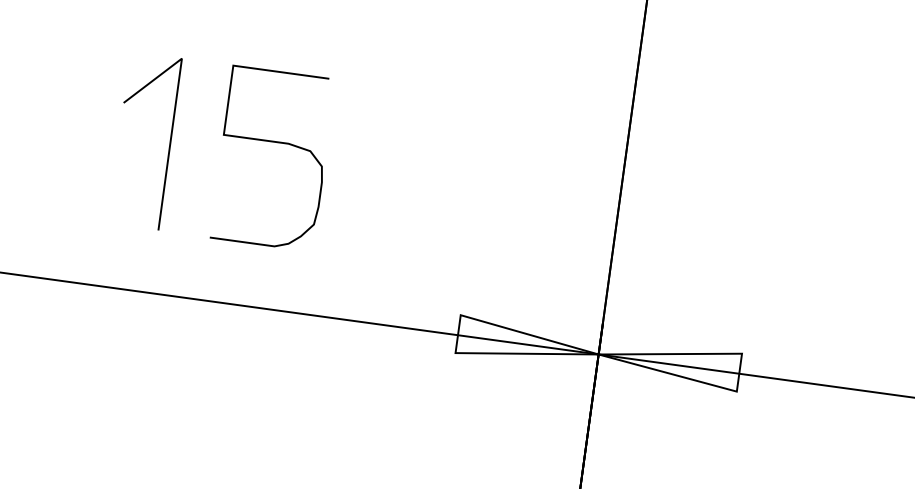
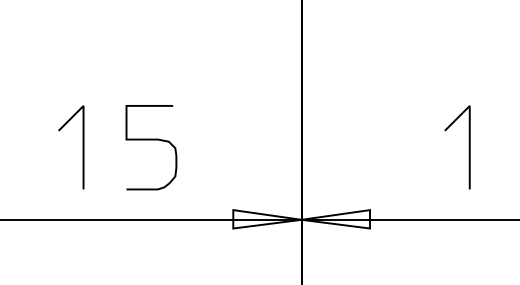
curve: (275, 143) -> (151, 140), moved

